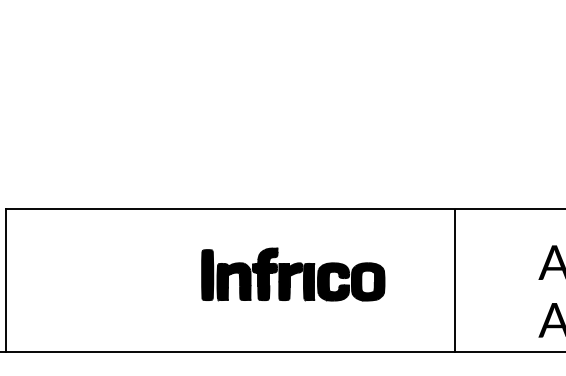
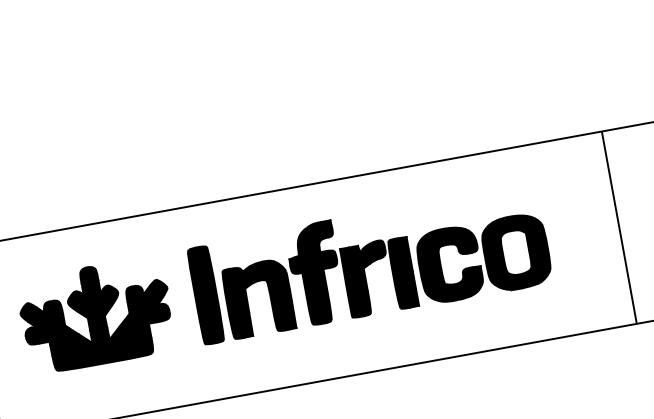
part: (89, 274) -> (96, 314), added
part: (293, 274) -> (370, 264), size x1.43
line: (454, 280) -> (619, 227), moved

